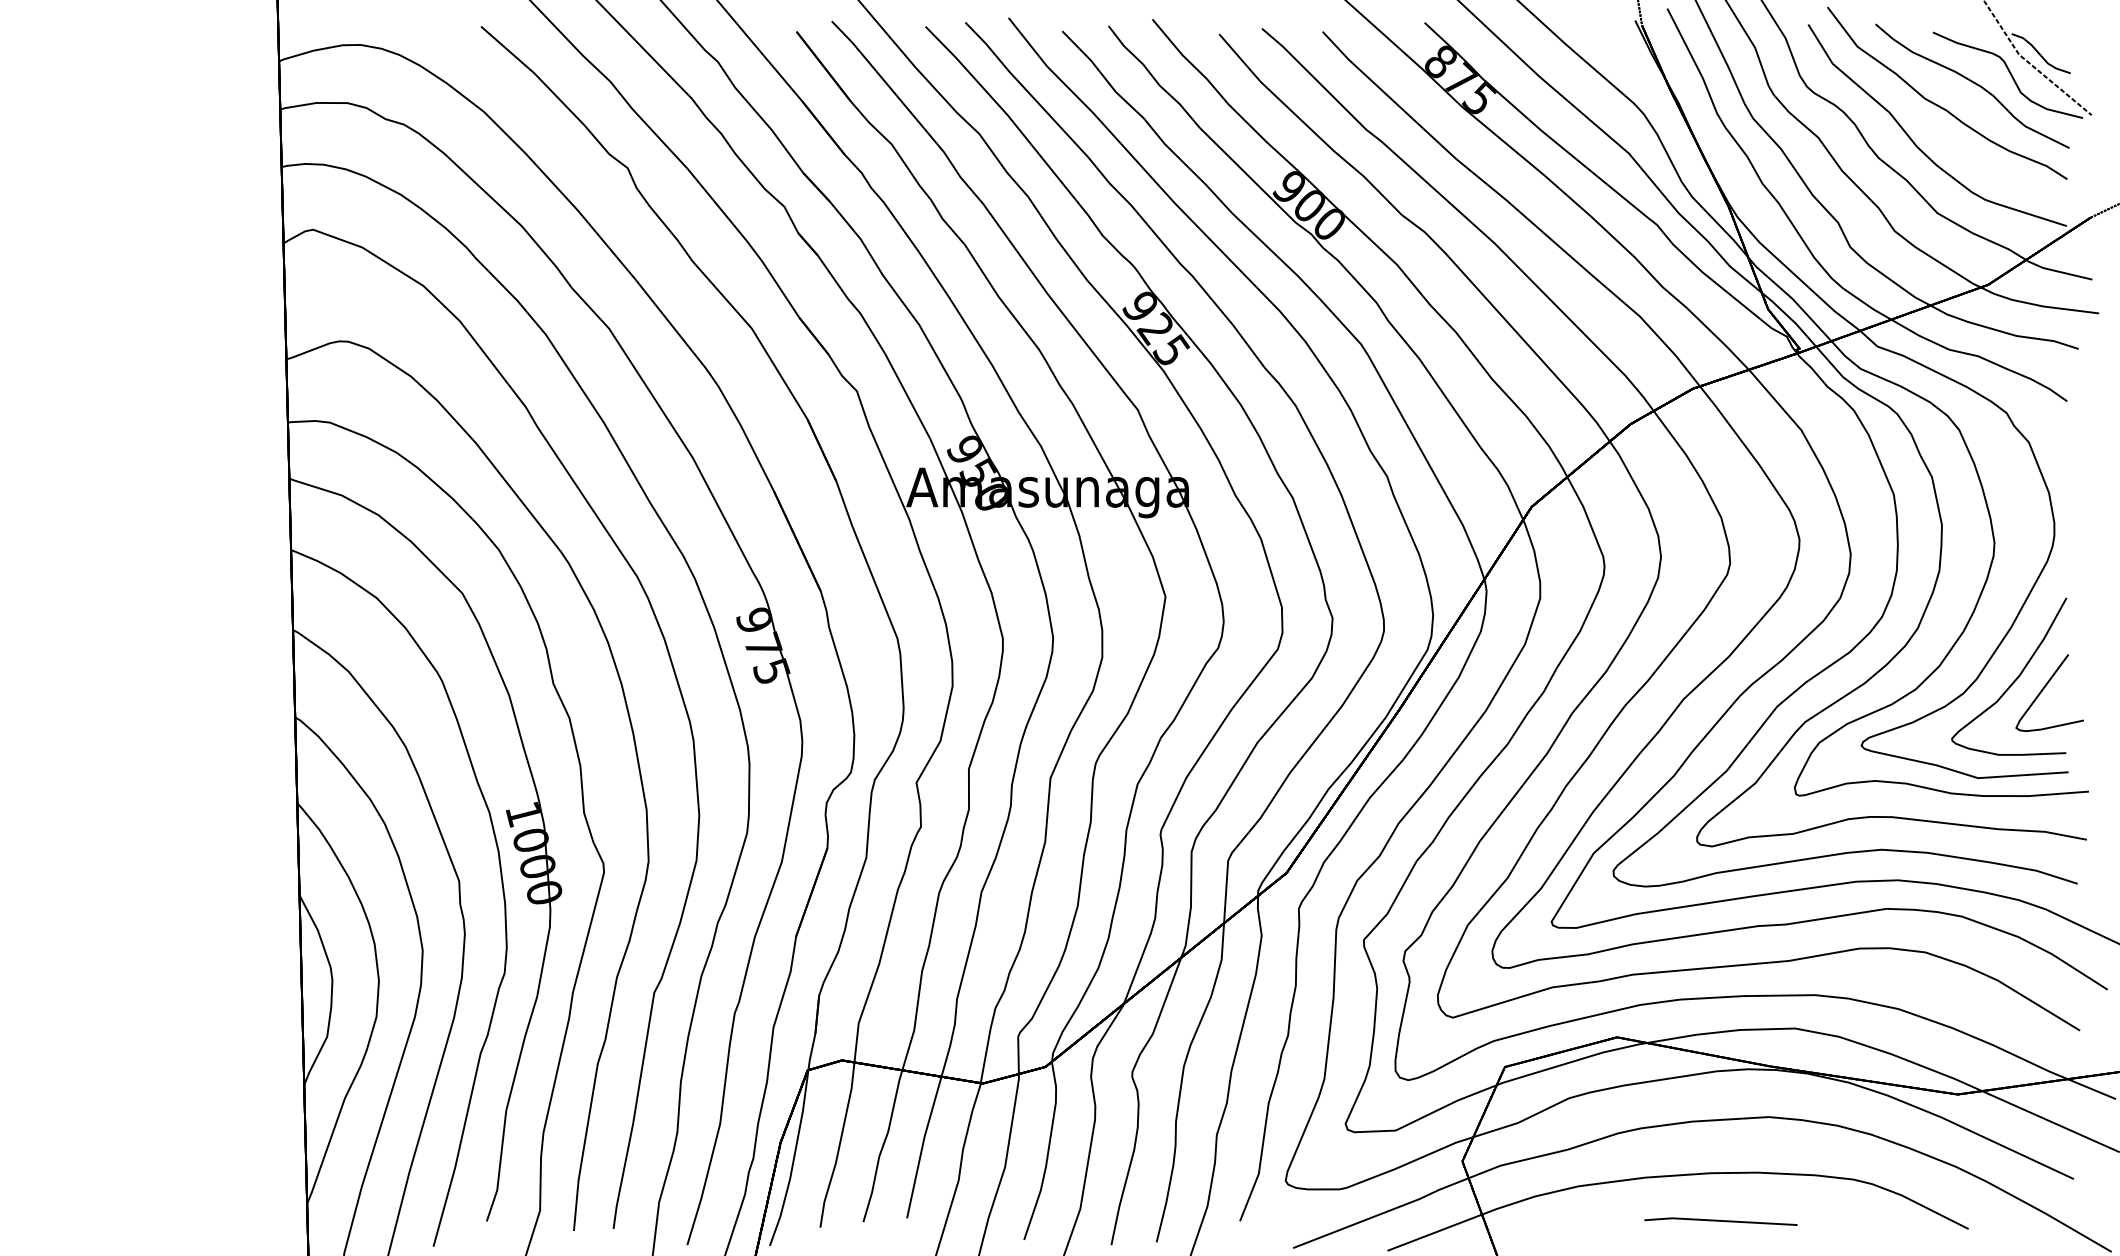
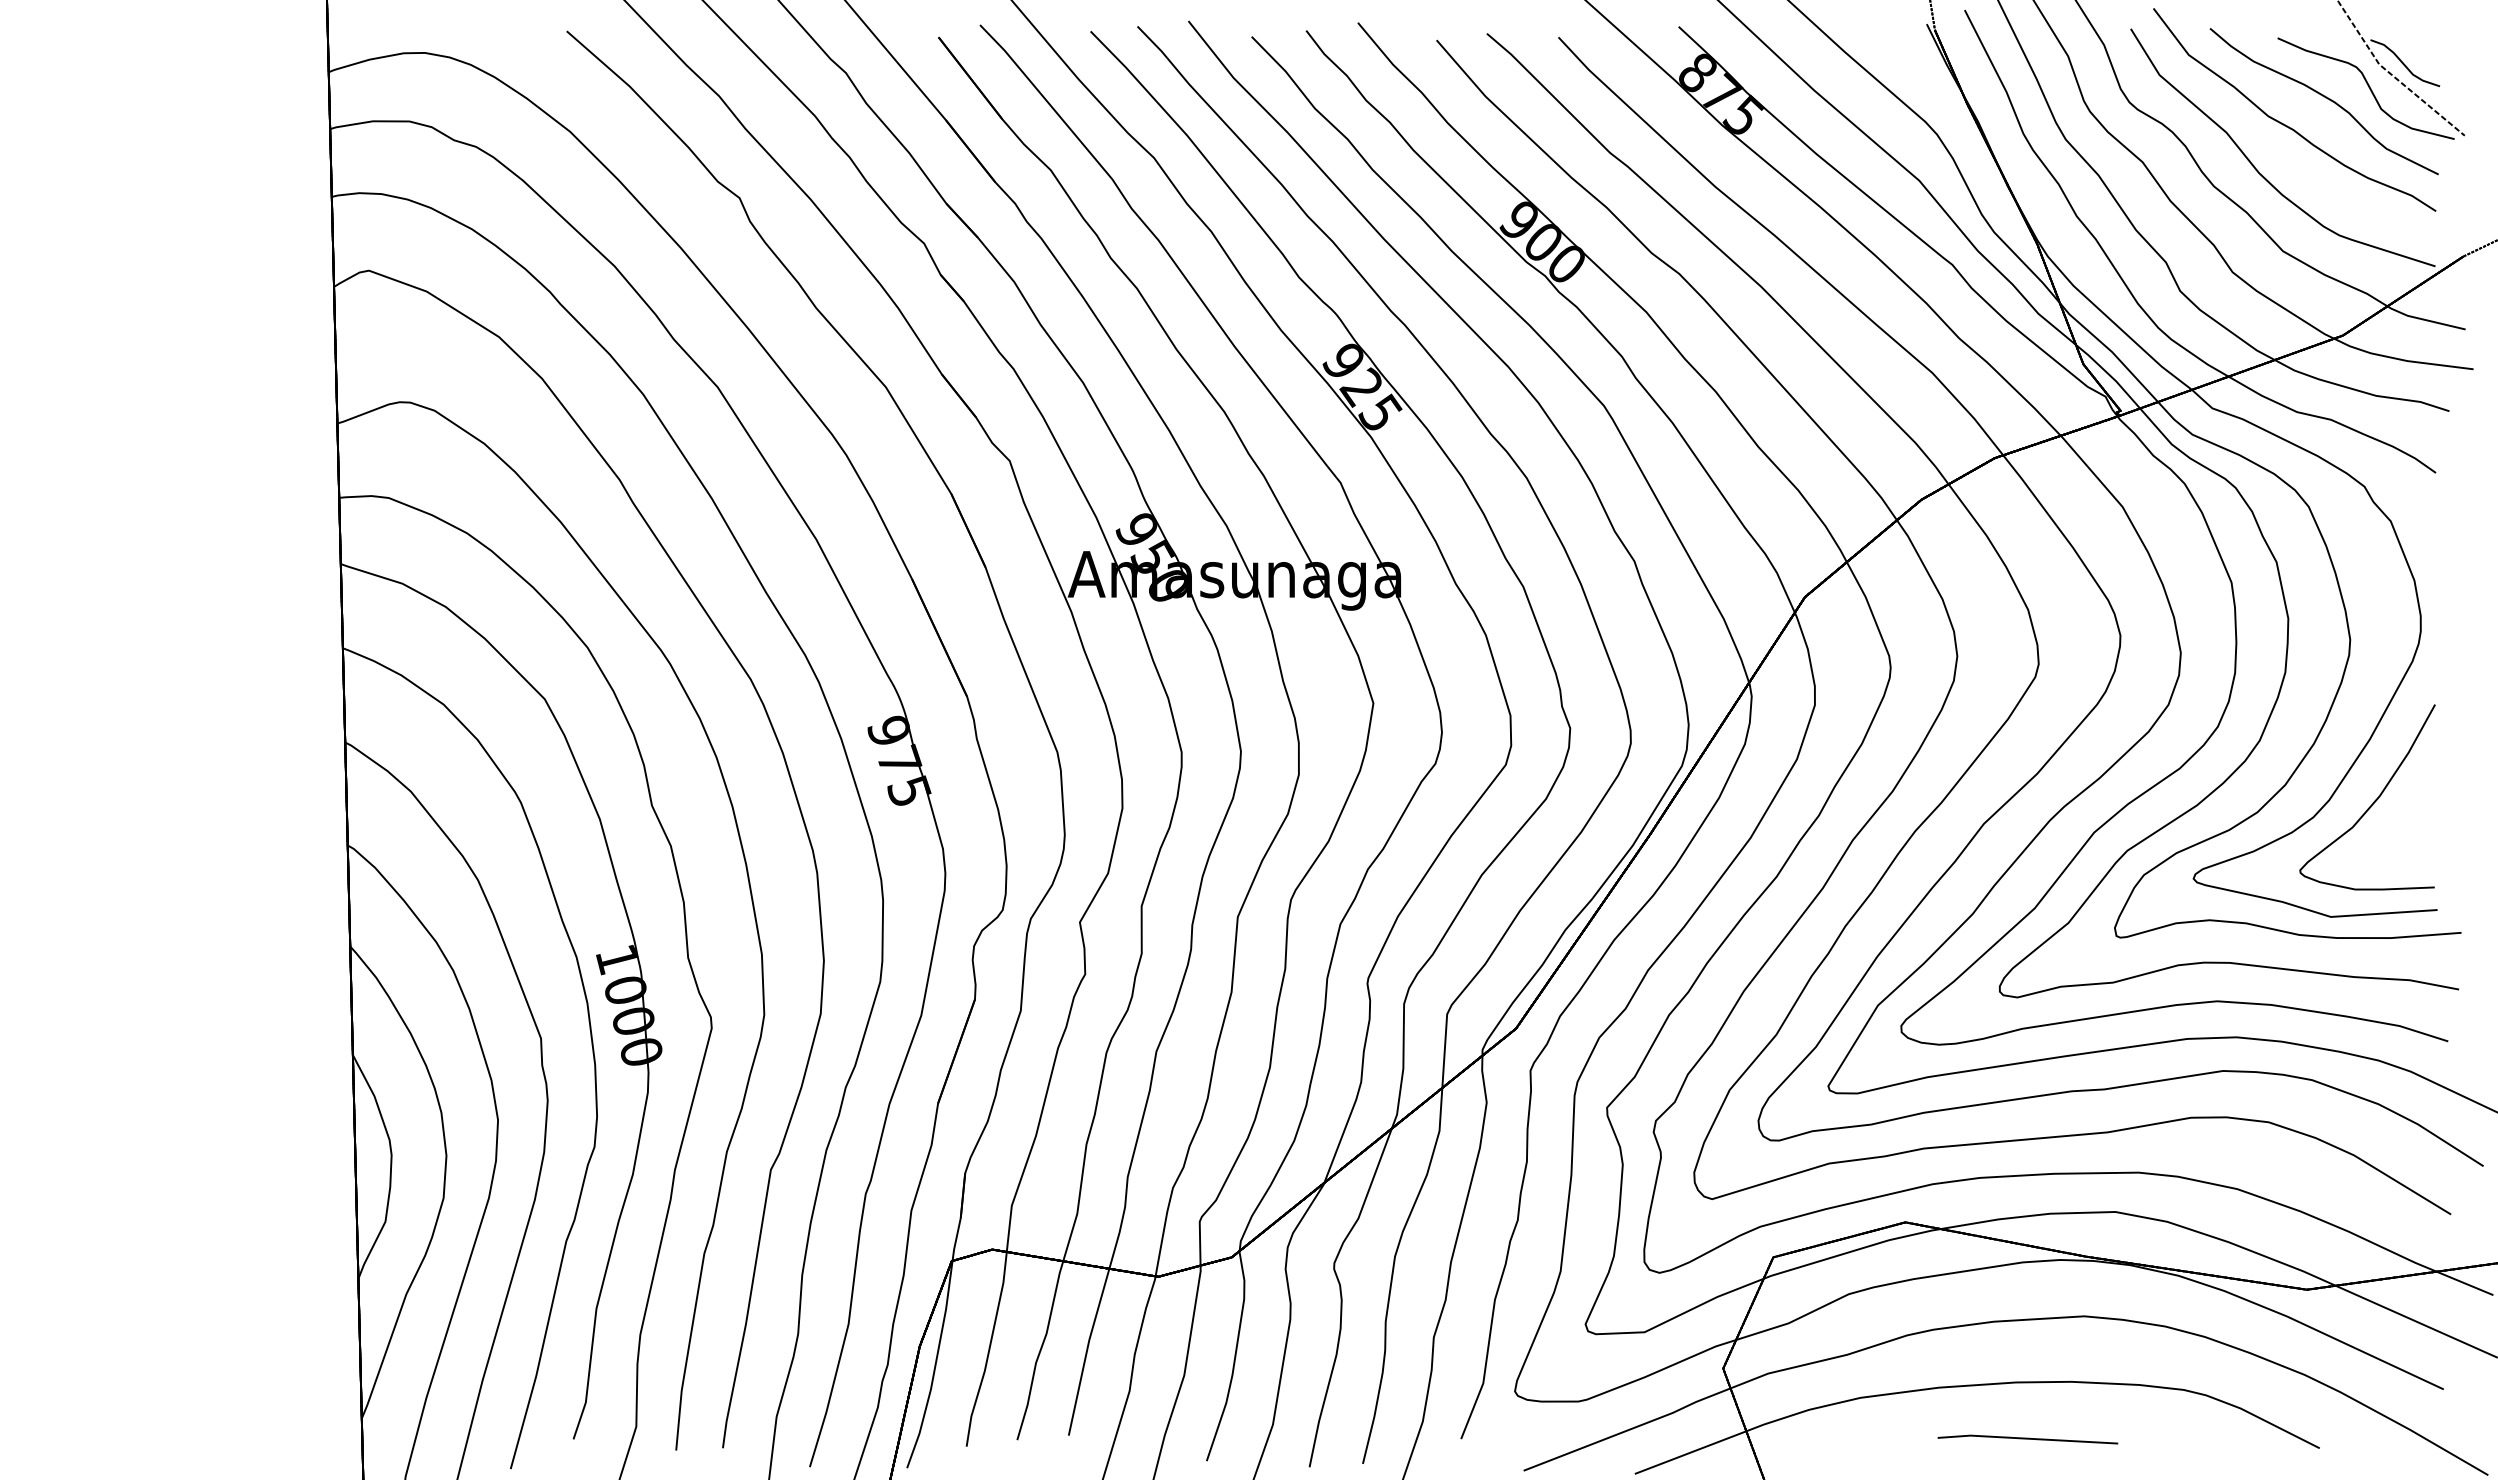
curve: (2044, 688) -> (2409, 811), removed

